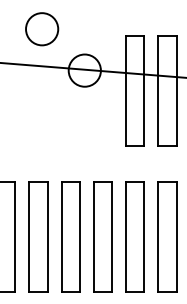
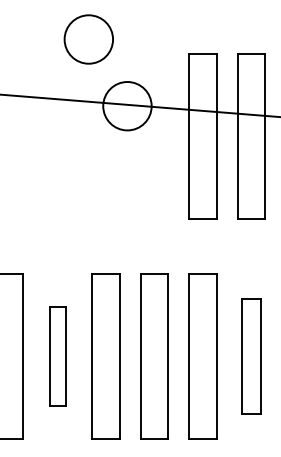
circle: (42, 29) -> (89, 39), moved
part: (38, 236) -> (57, 355), size x0.6
part: (167, 236) -> (251, 355), size x0.7

